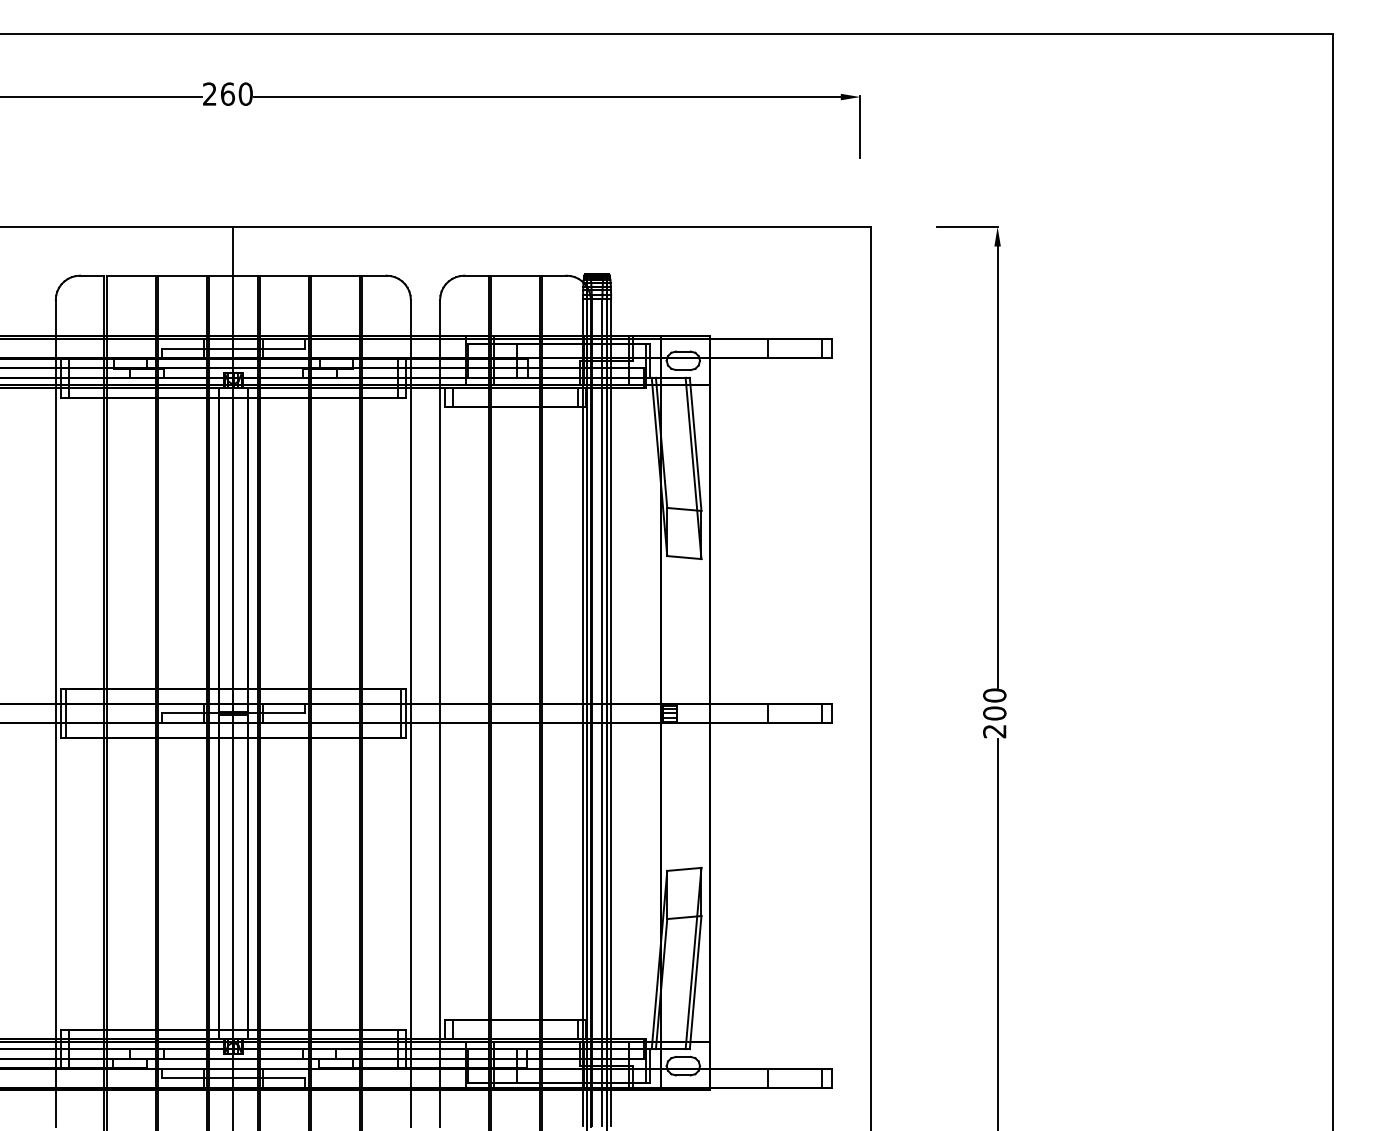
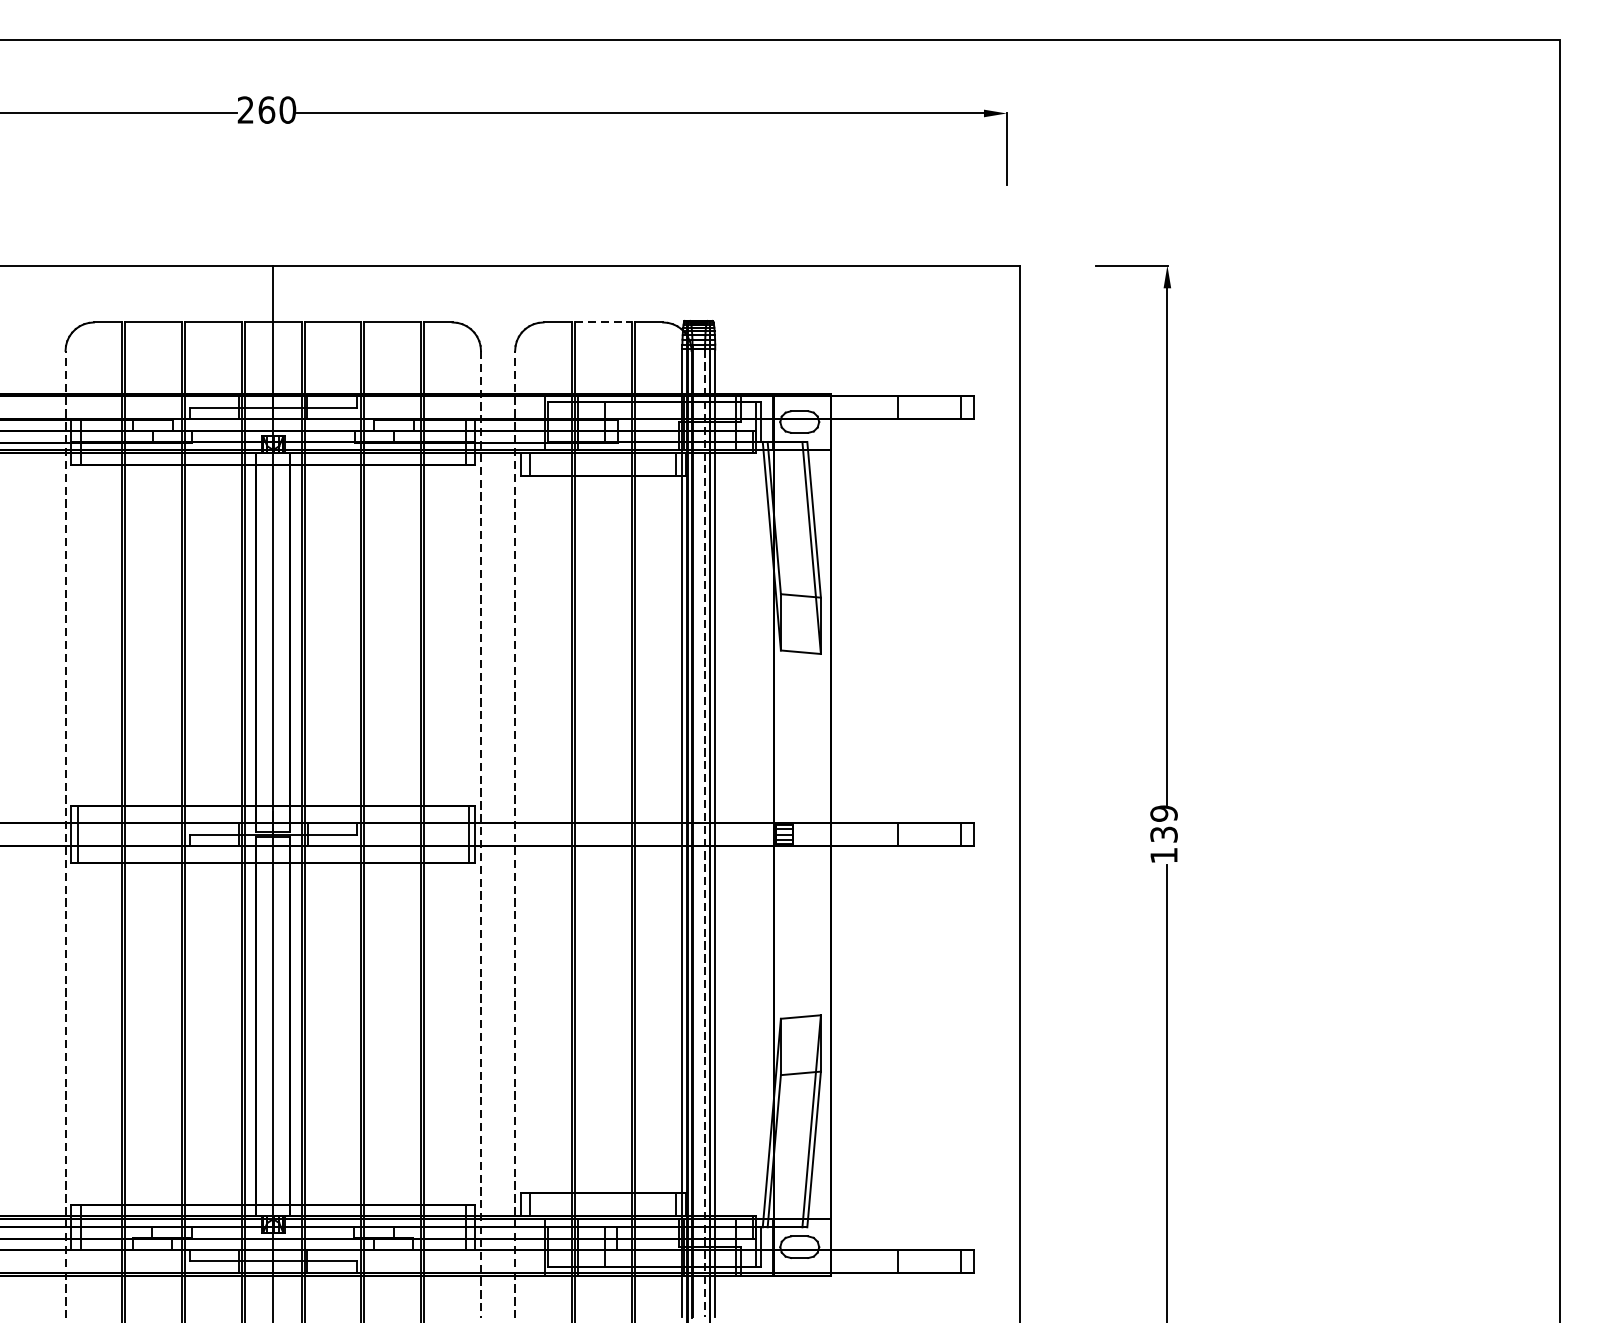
line: (515, 275) -> (603, 322), solid -> dashed
line: (55, 712) -> (65, 833), solid -> dashed
line: (440, 712) -> (515, 833), solid -> dashed
line: (602, 712) -> (705, 833), solid -> dashed
line: (410, 713) -> (480, 834), solid -> dashed
text: (994, 713) -> (1163, 834), 200 -> 139

